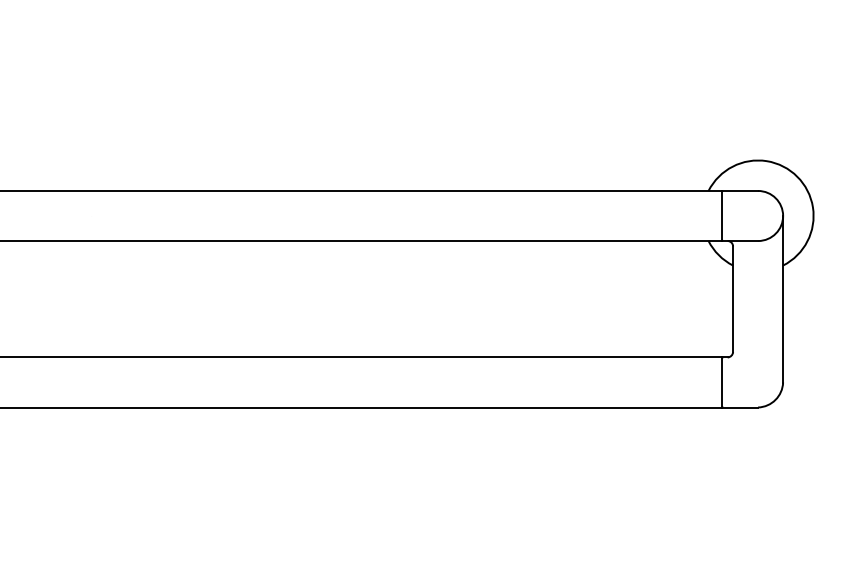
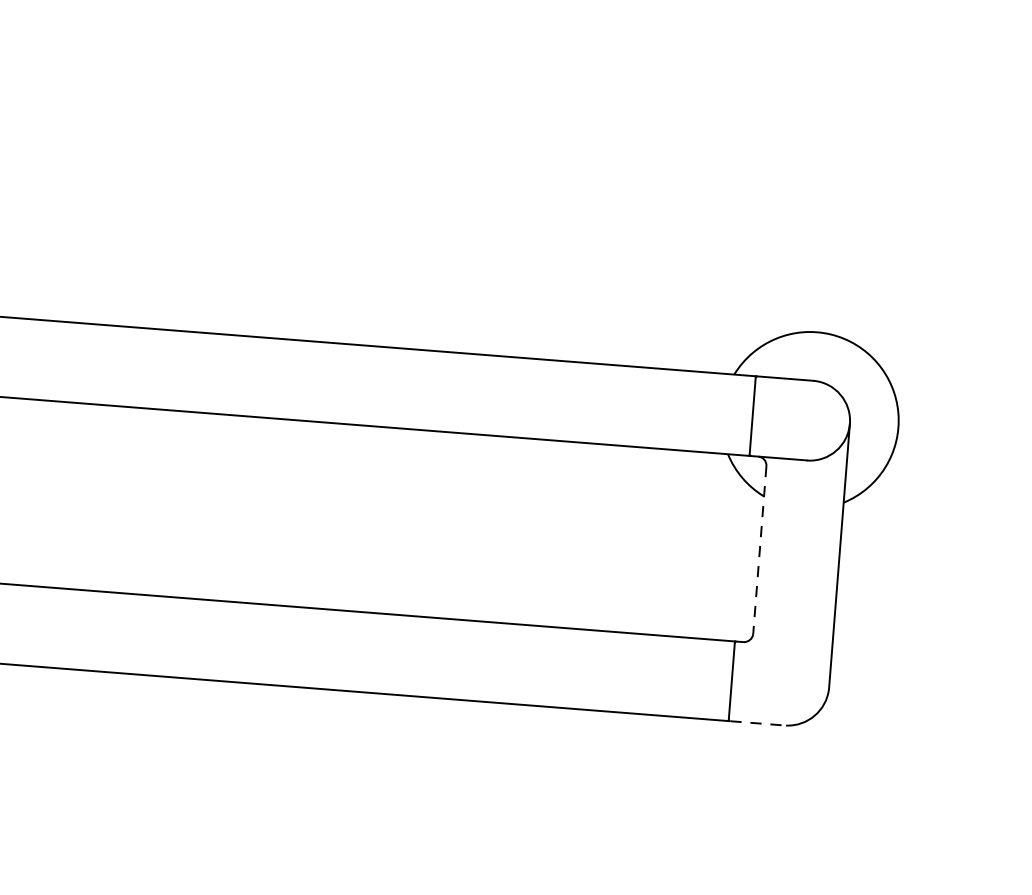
line: (733, 299) -> (760, 550), solid -> dashed
line: (741, 407) -> (759, 723), solid -> dashed

